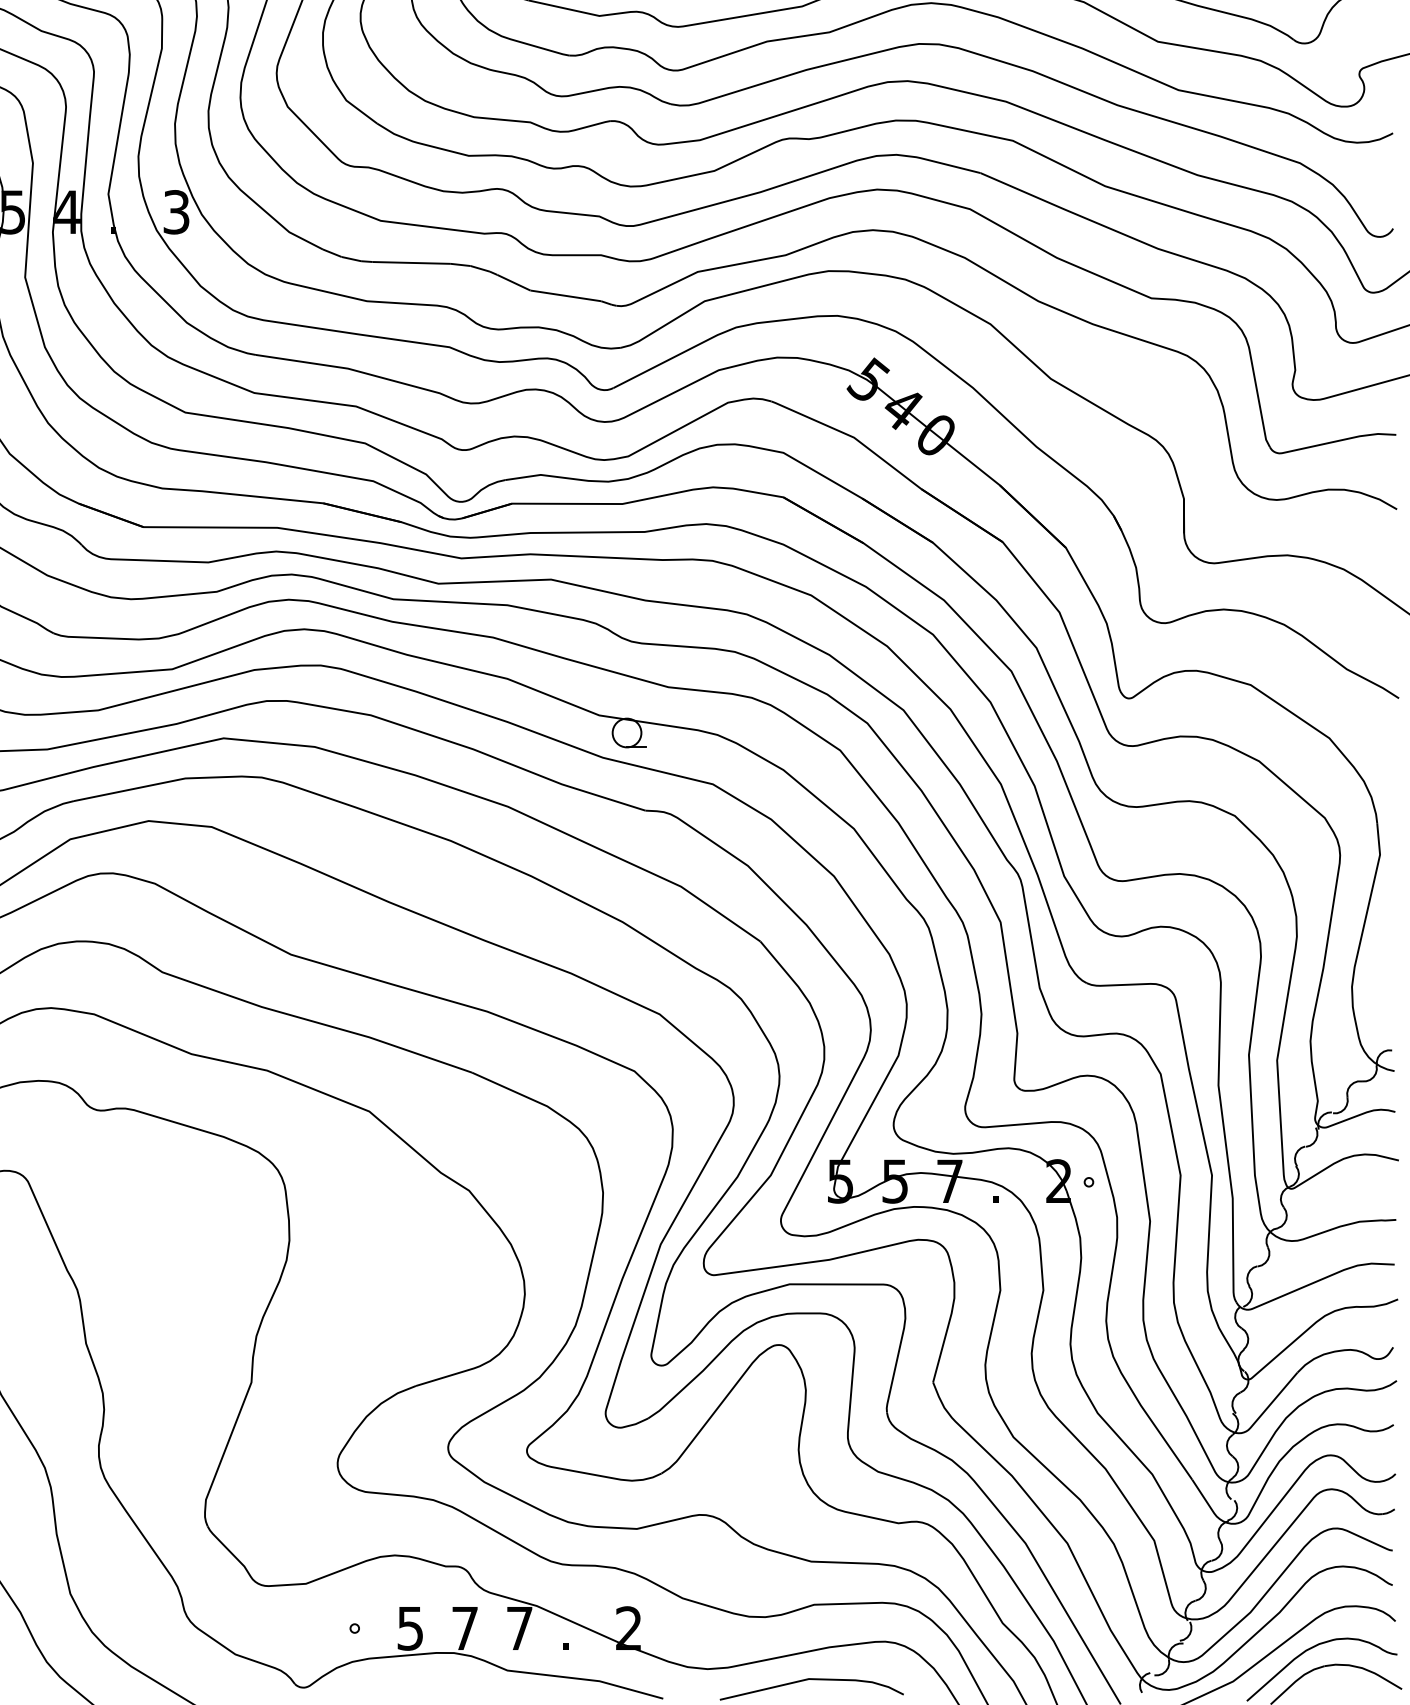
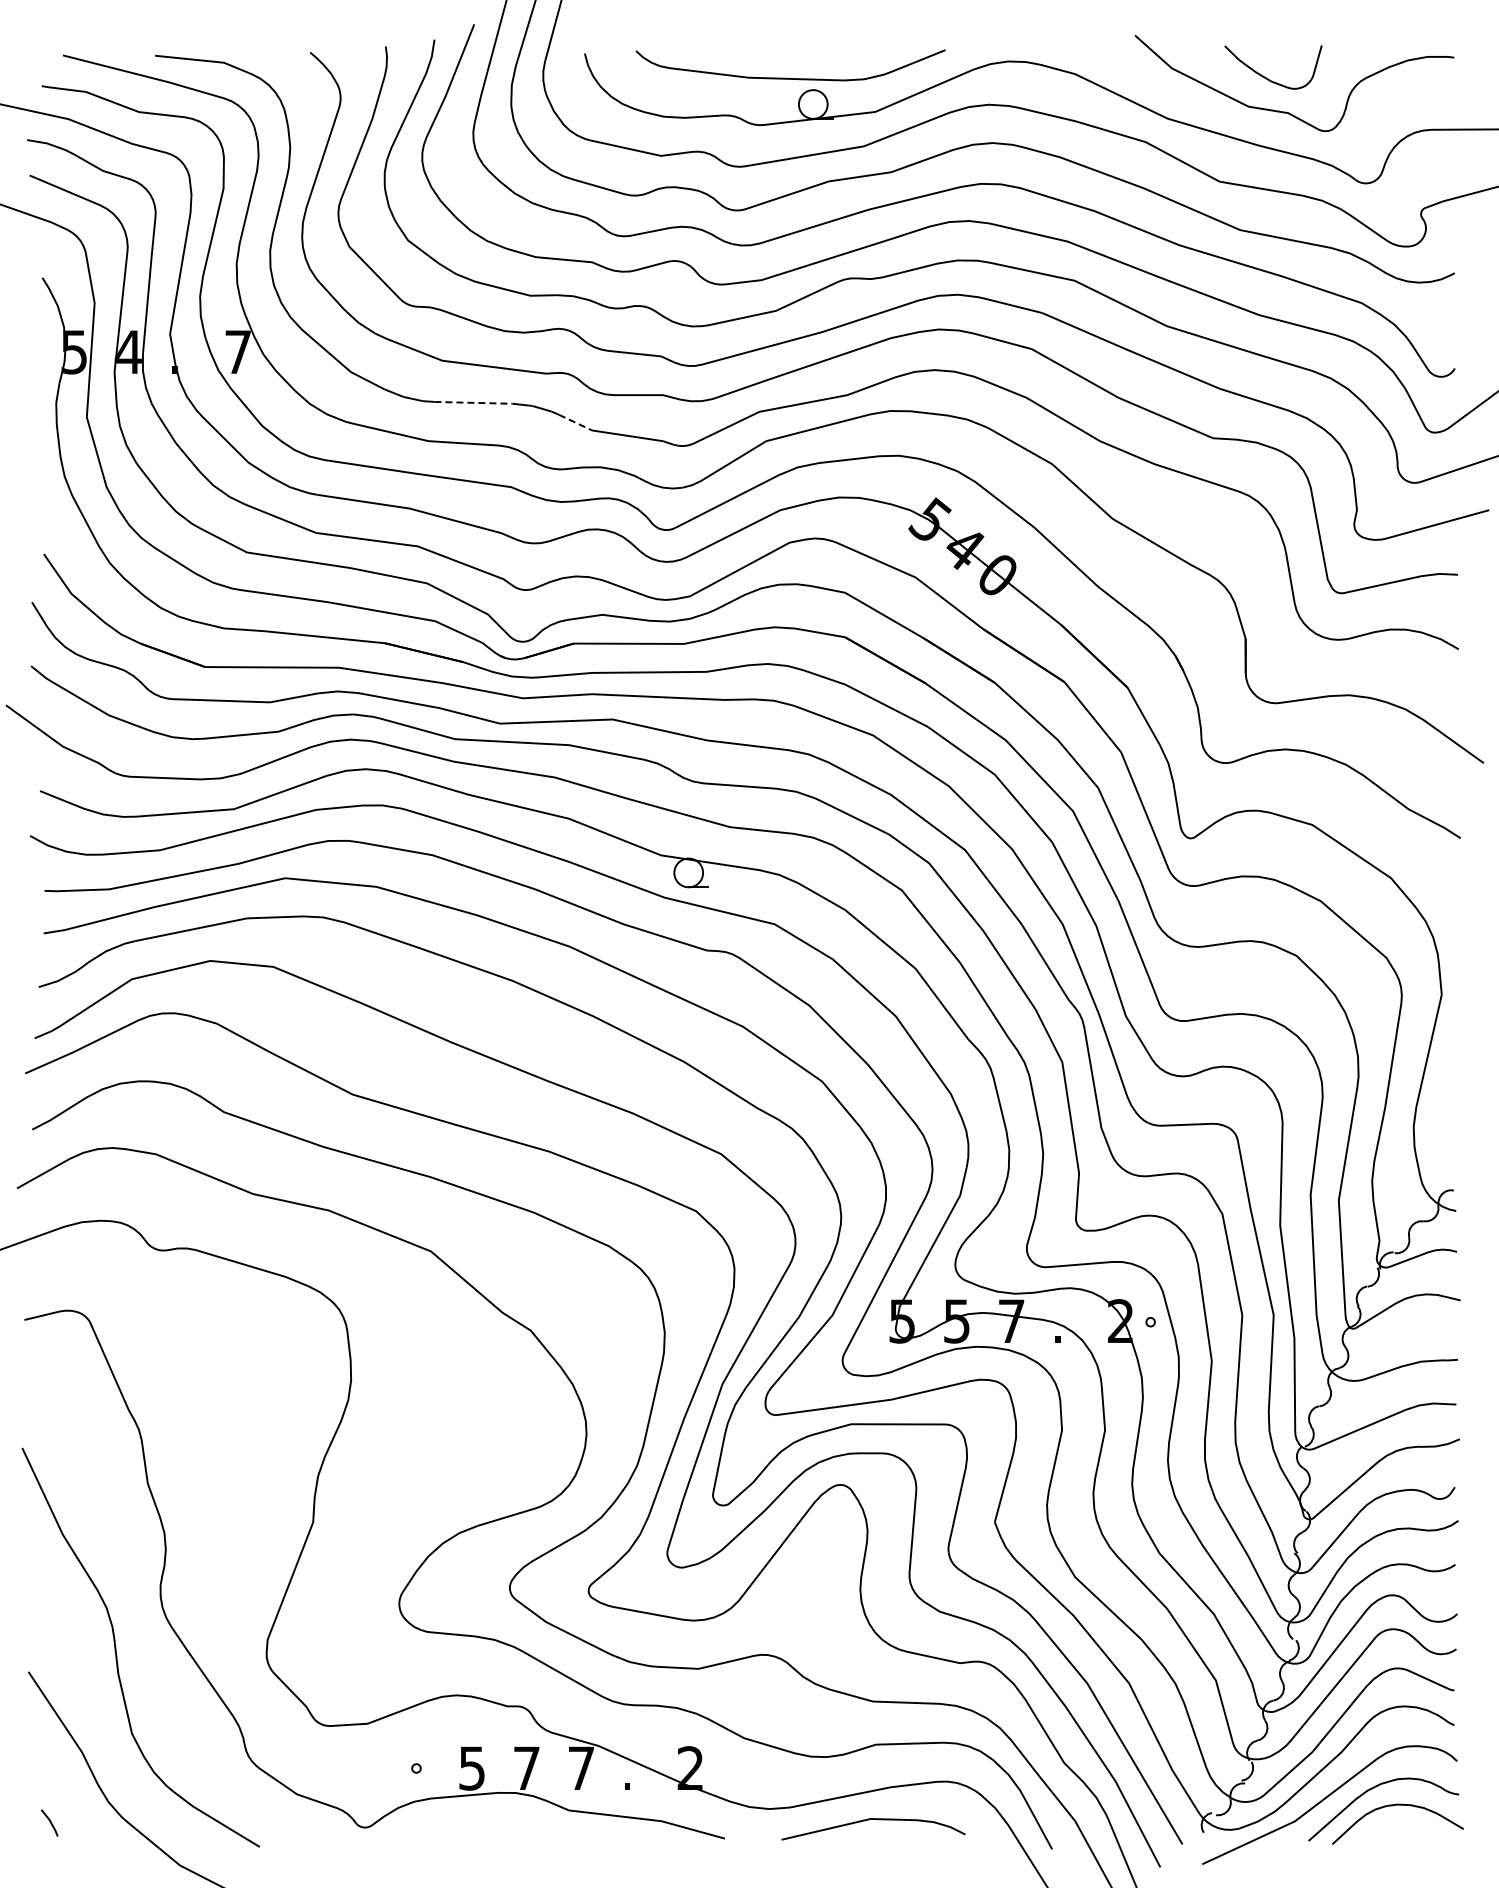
text: (175, 211) -> (237, 351), 3 -> 7
line: (411, 262) -> (473, 402), solid -> dashed
line: (514, 282) -> (576, 422), solid -> dashed

